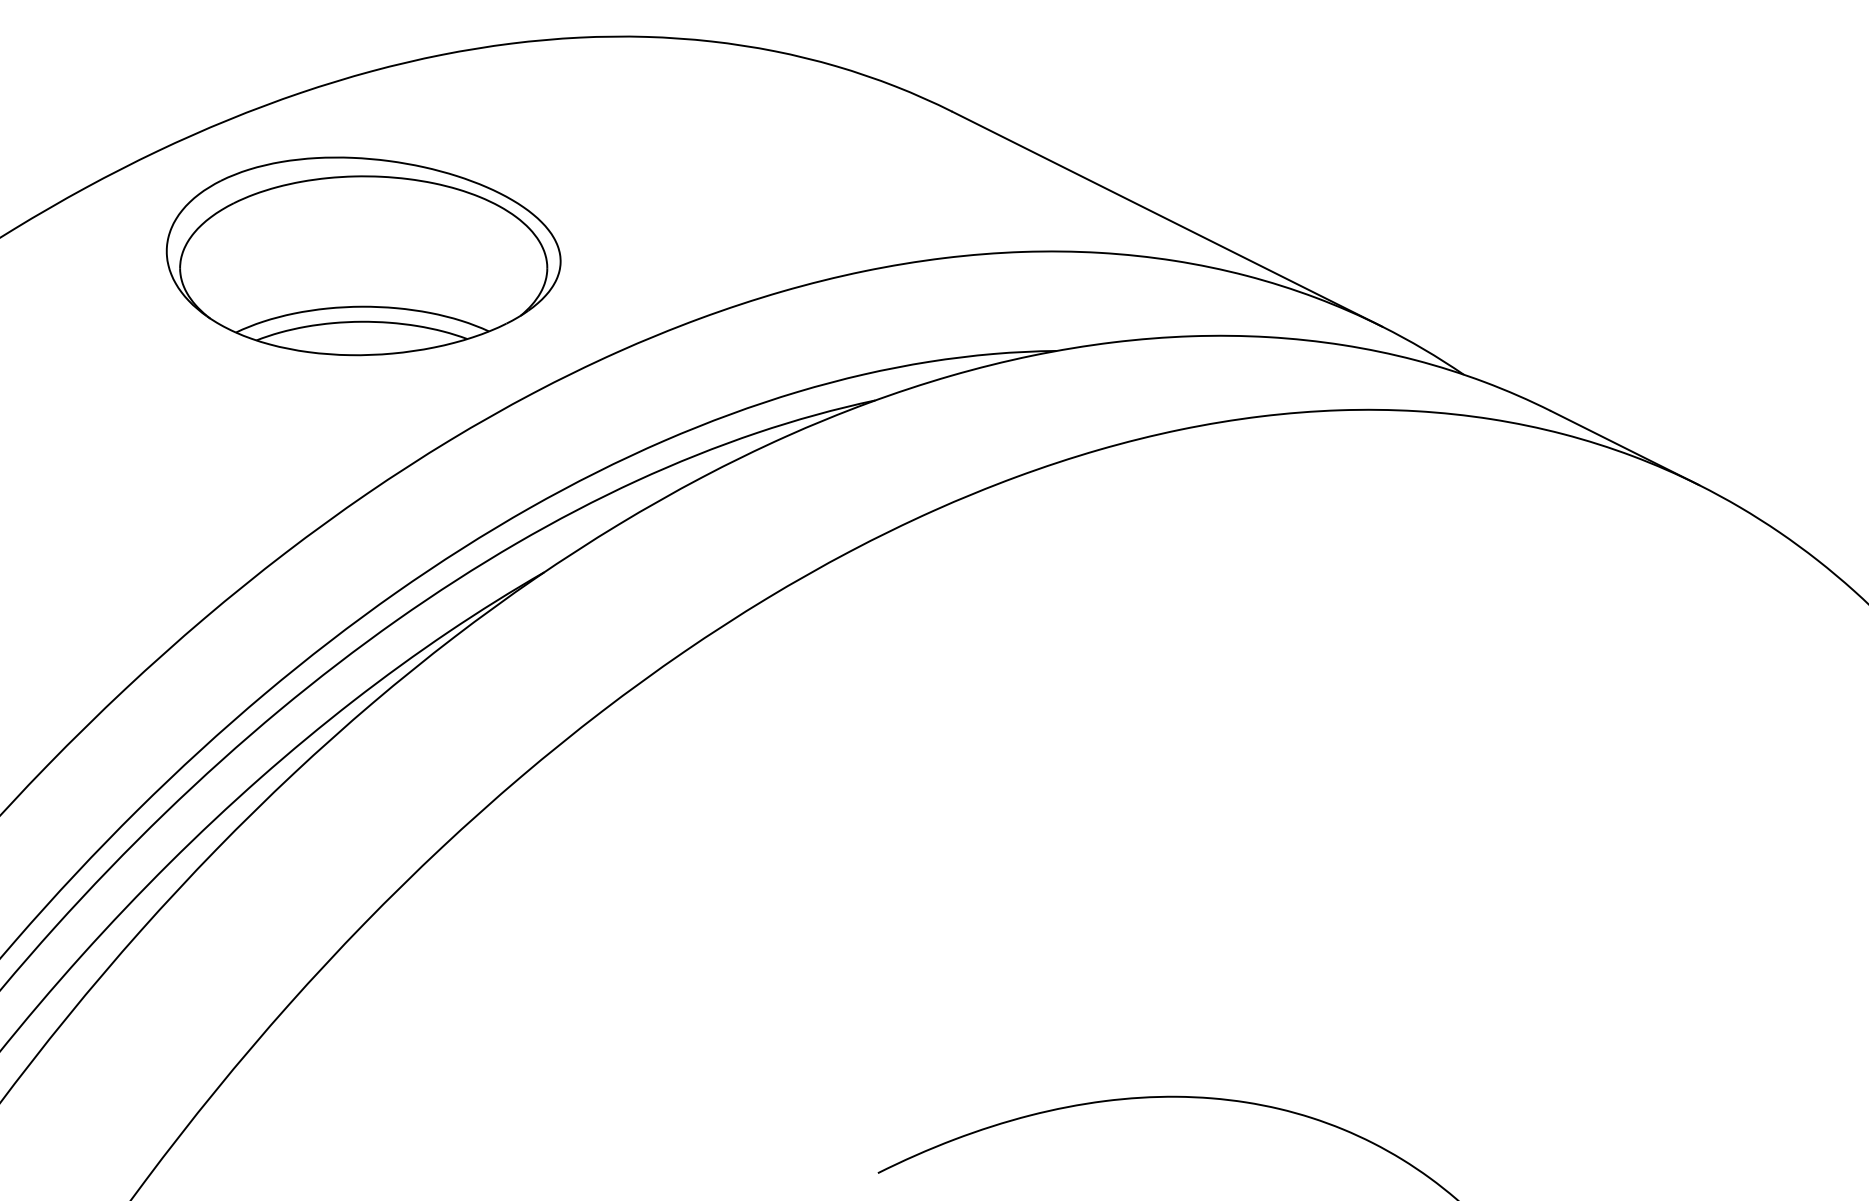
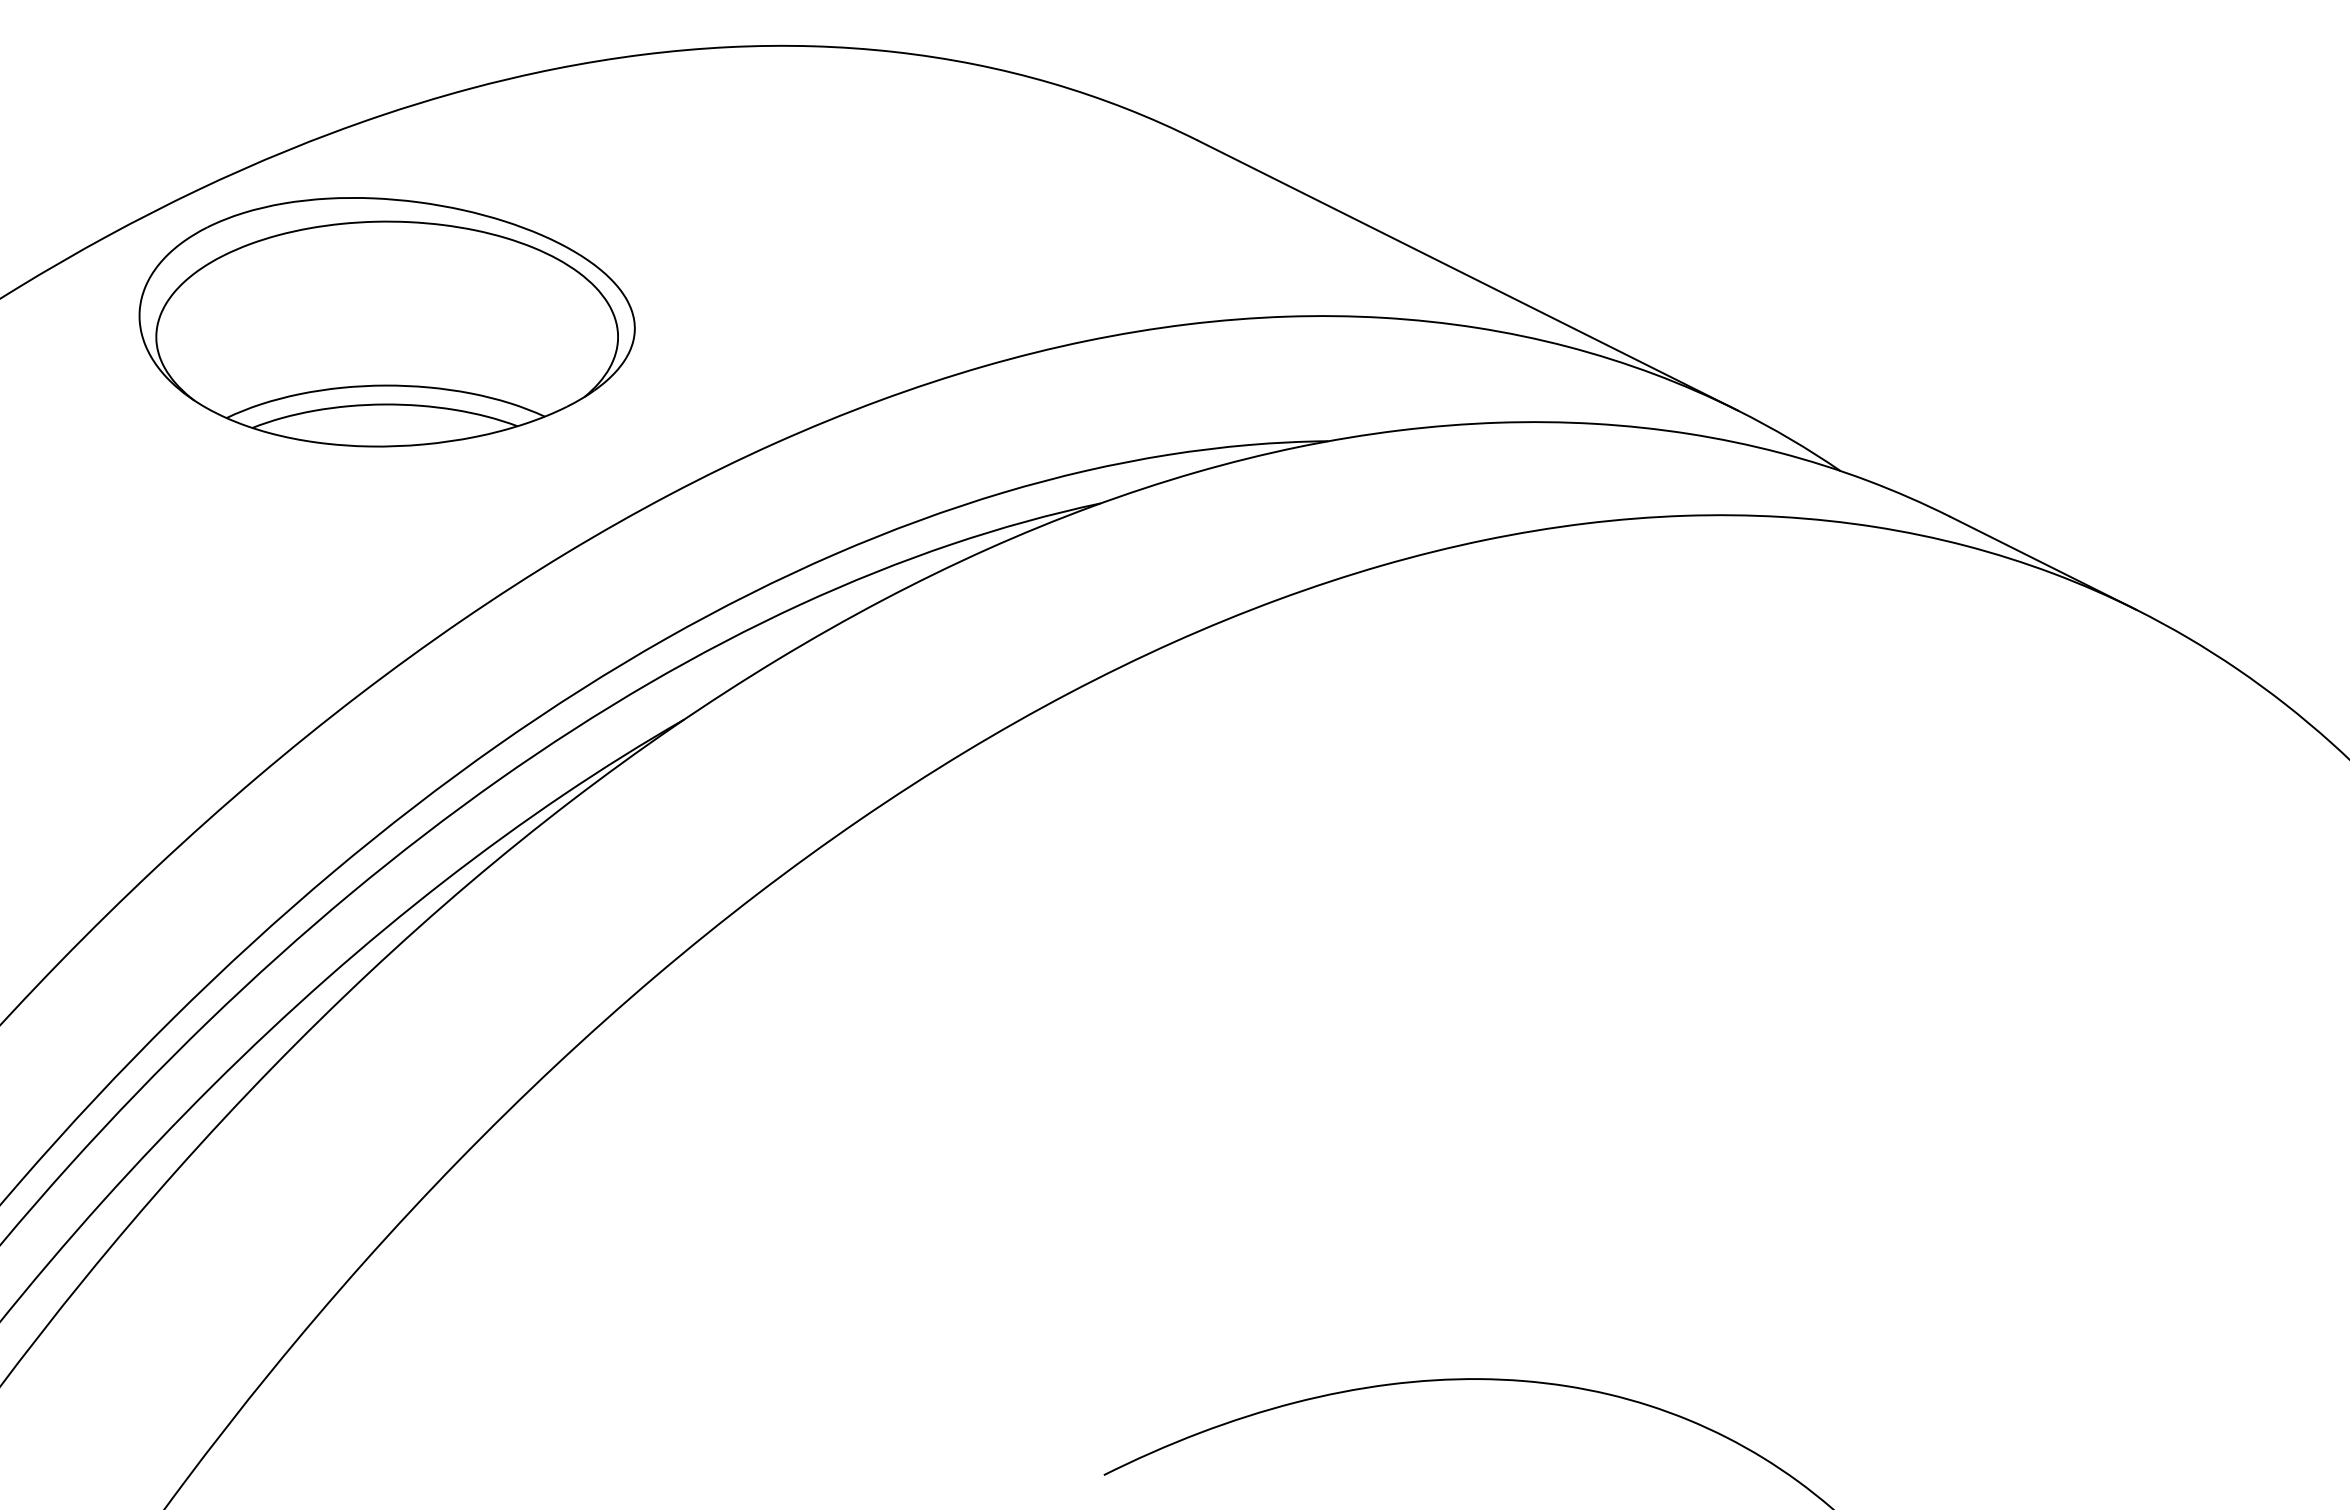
part: (363, 256) -> (386, 322), moved

